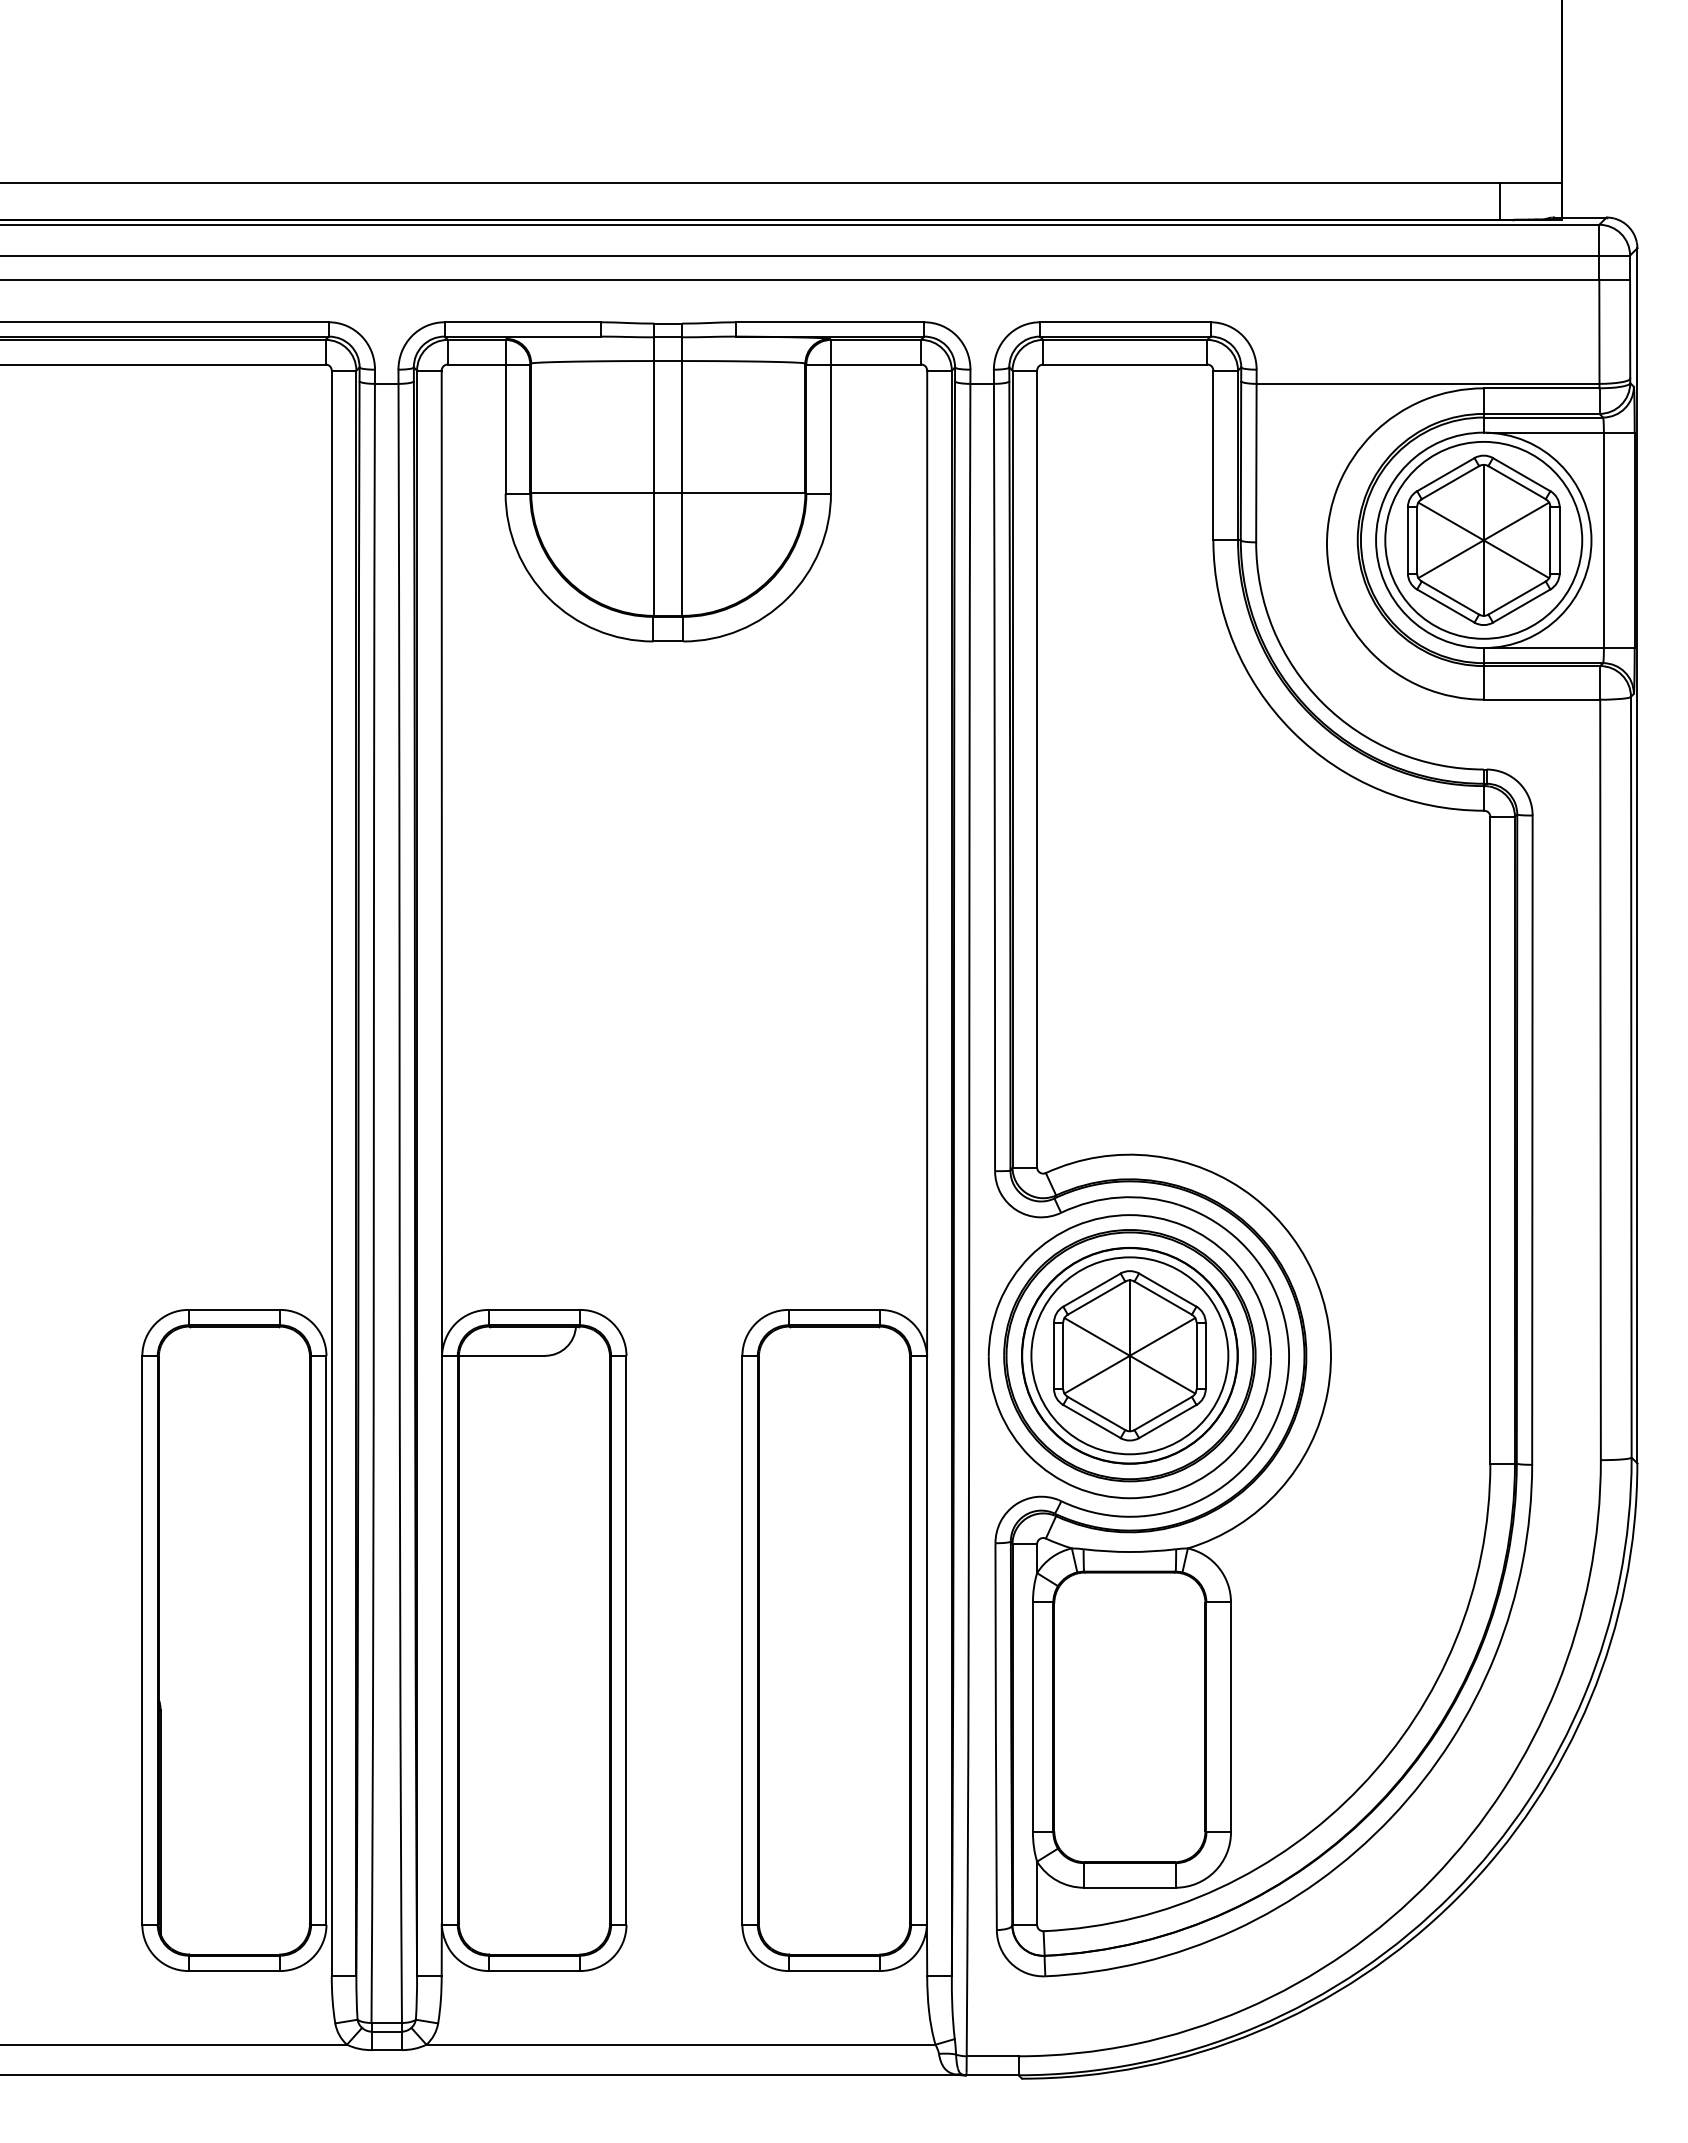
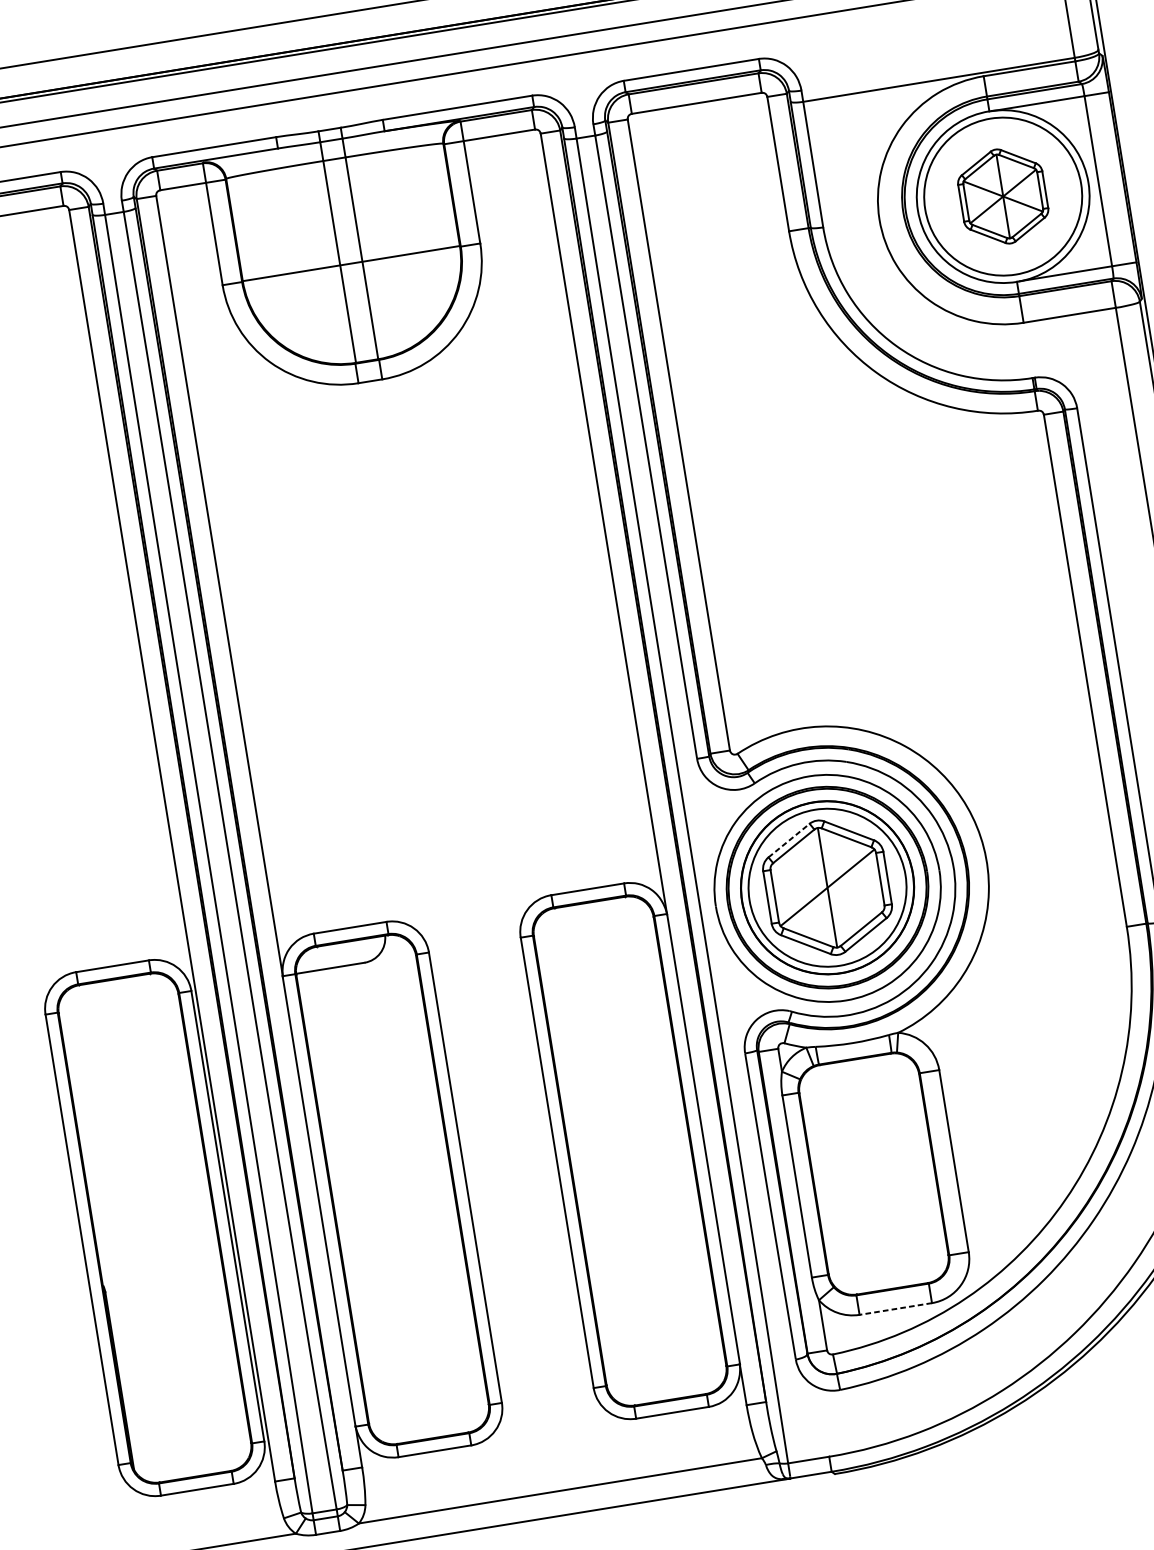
part: (1483, 539) -> (1002, 195), size x0.7
line: (1092, 1289) -> (789, 840), solid -> dashed
line: (1129, 1355) -> (827, 887), removed
line: (1129, 1887) -> (895, 1308), solid -> dashed

